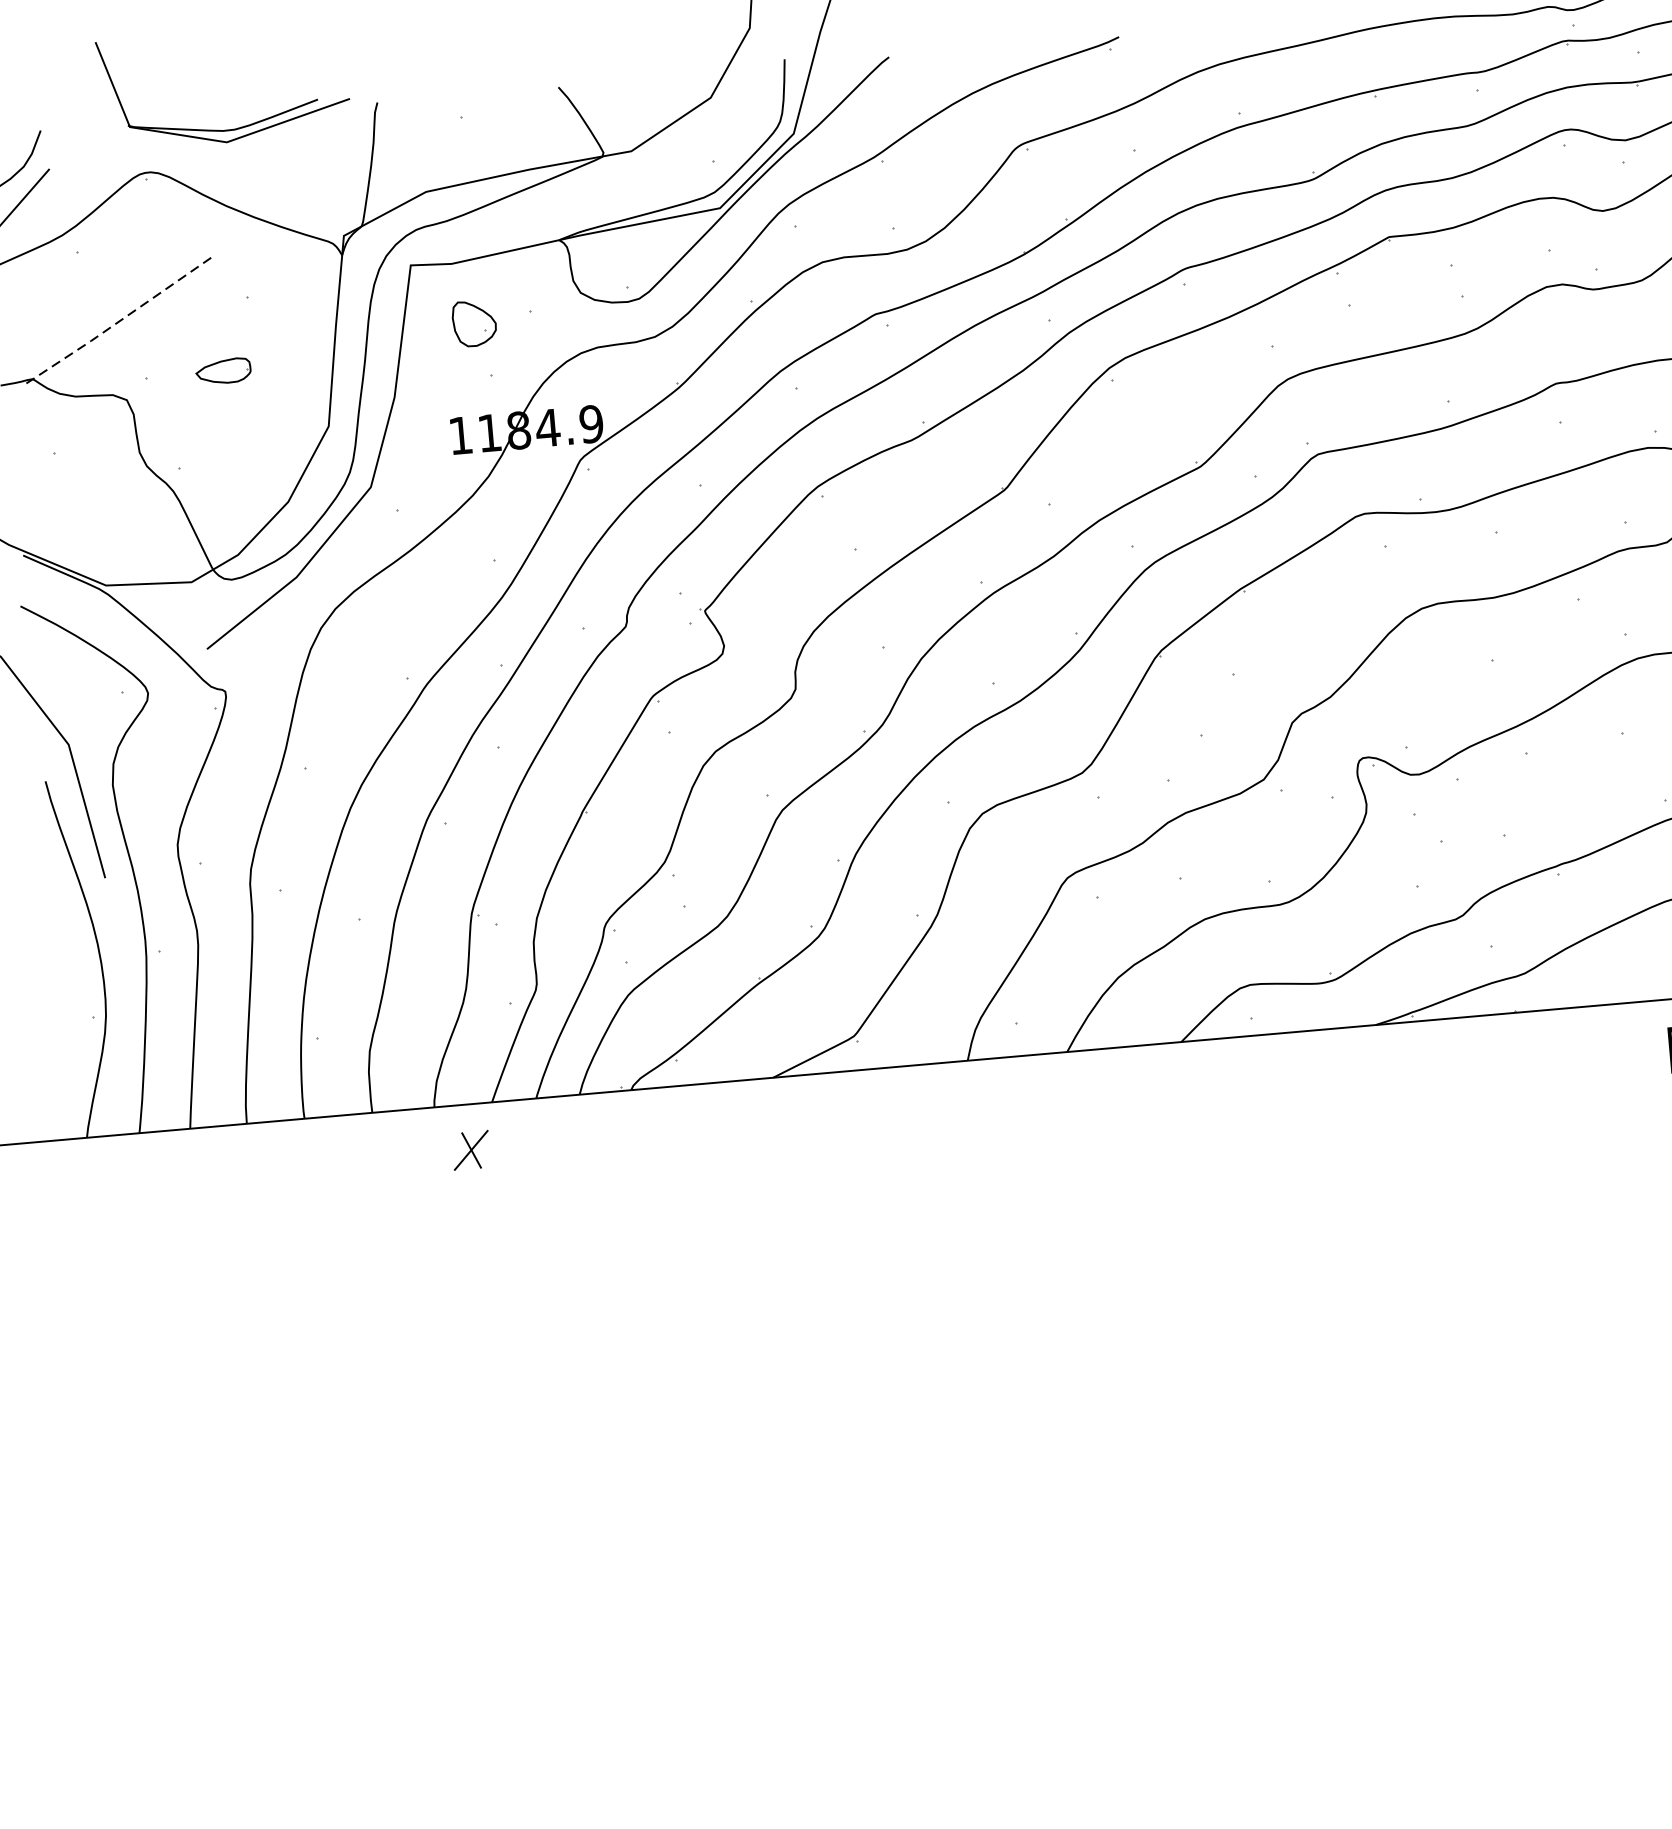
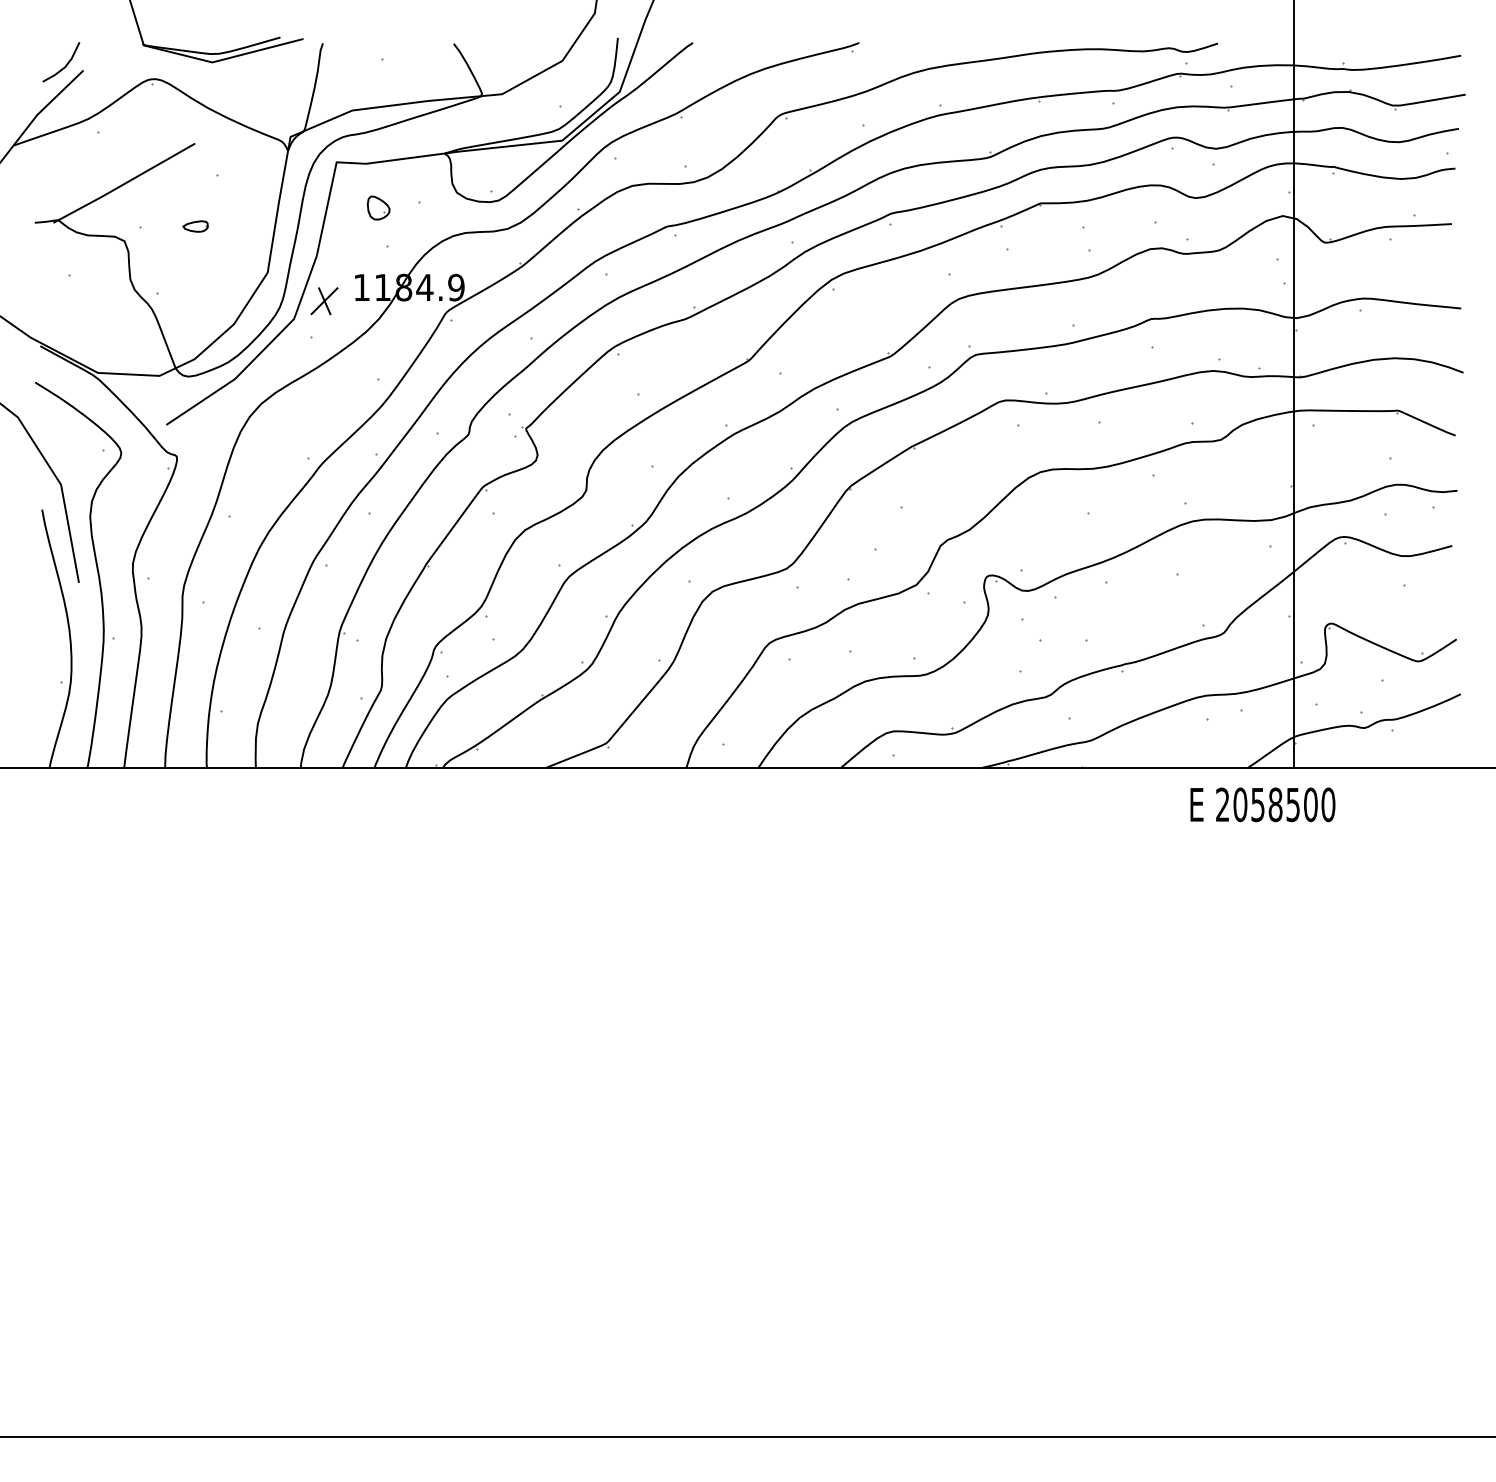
line: (120, 321) -> (124, 184), dashed -> solid
part: (474, 322) -> (378, 207), size x0.71
part: (223, 371) -> (195, 226), size x0.62
part: (471, 1150) -> (324, 301), moved

